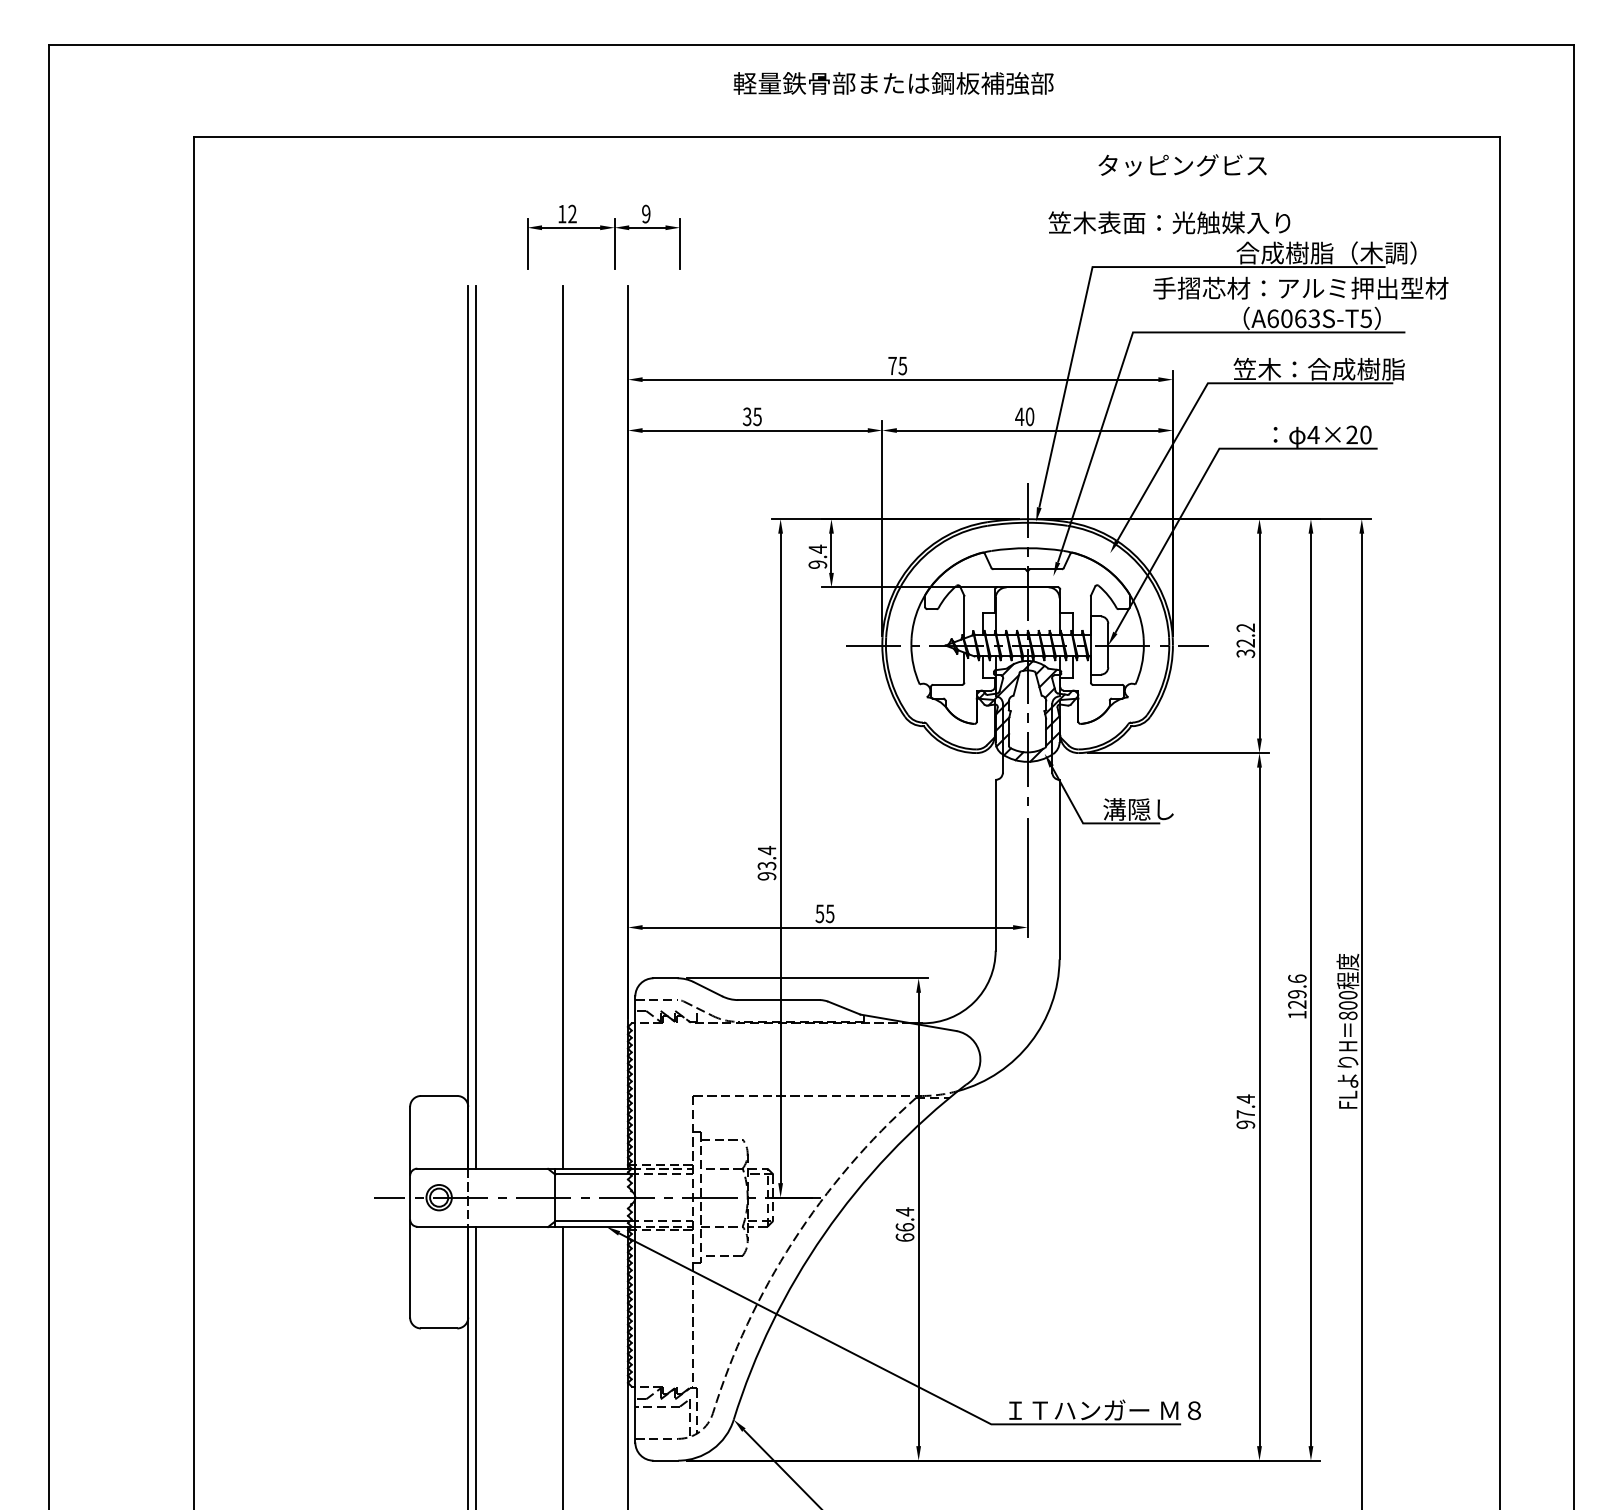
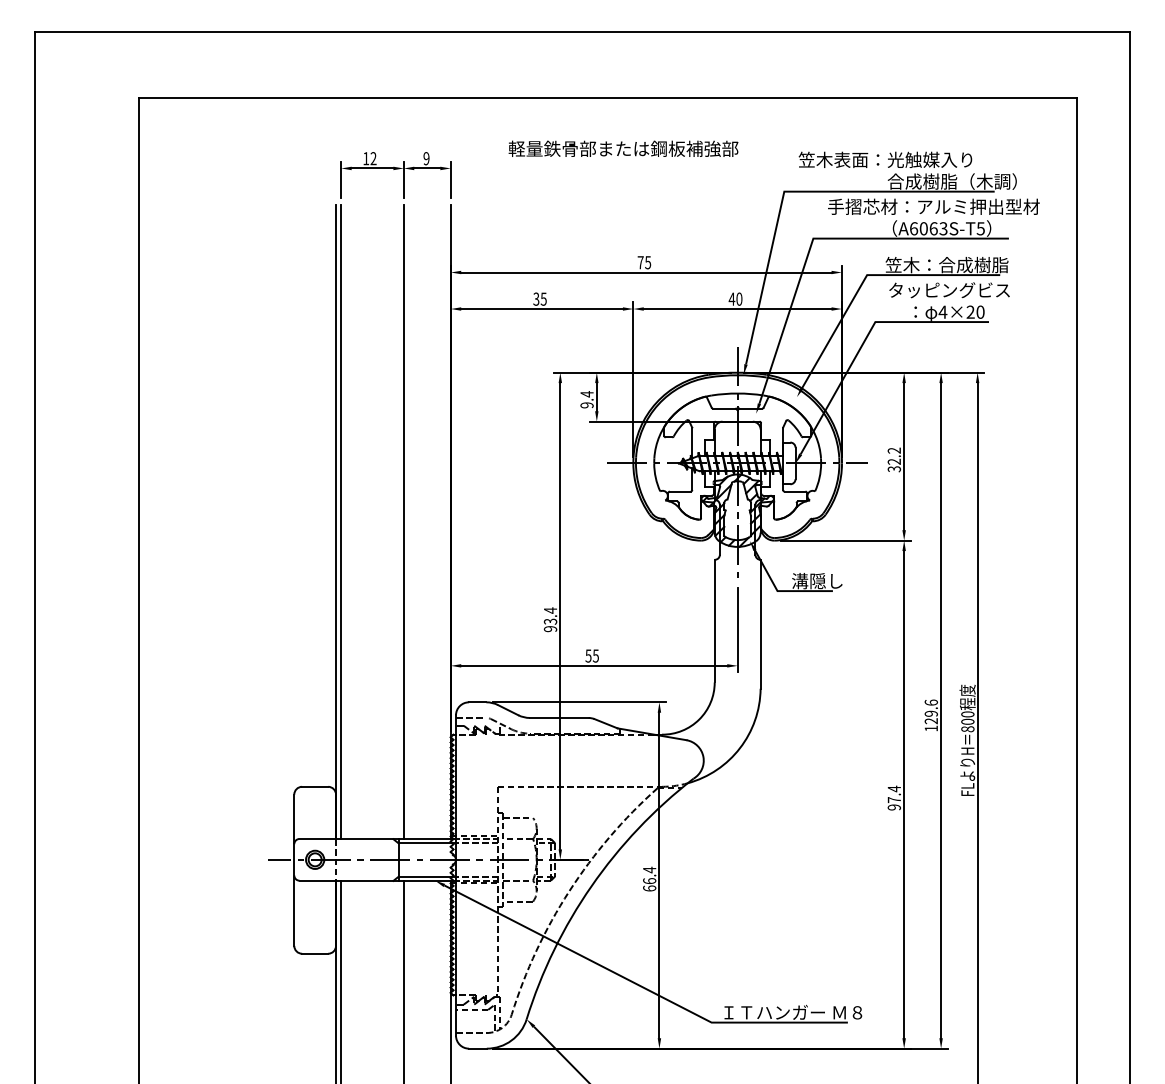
text: (893, 83) -> (623, 148), moved
text: (1182, 165) -> (949, 290), moved
text: (1169, 222) -> (885, 159), moved
part: (603, 229) -> (395, 169), moved

